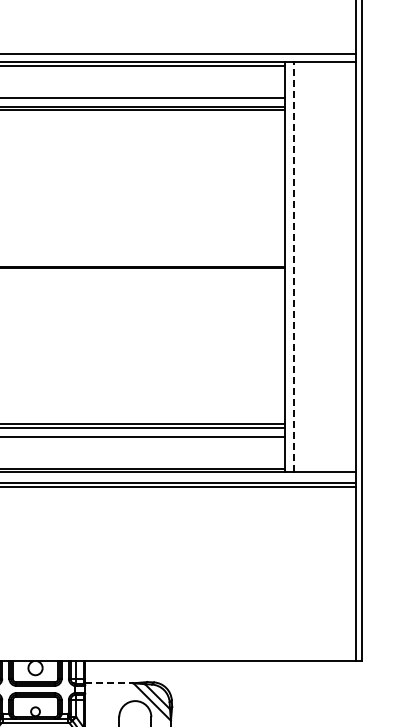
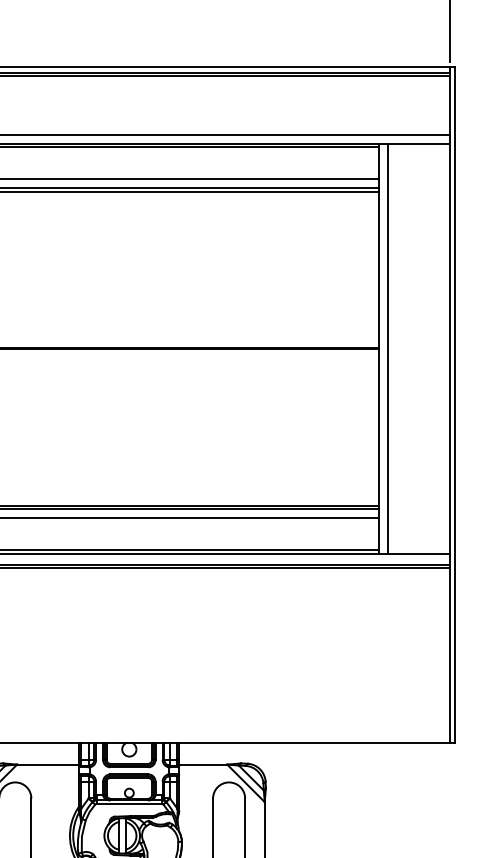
line: (293, 267) -> (387, 348), dashed -> solid
line: (109, 683) -> (203, 764), dashed -> solid

